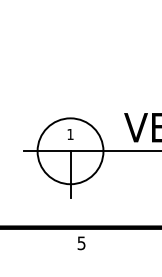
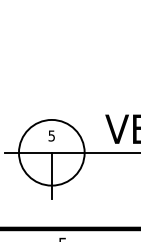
text: (70, 134) -> (51, 136), 1 -> 5

